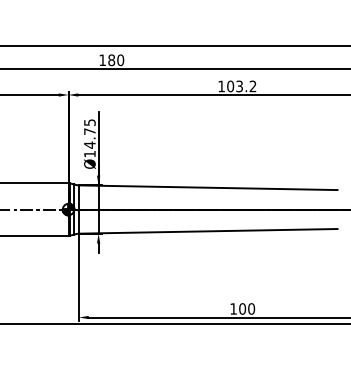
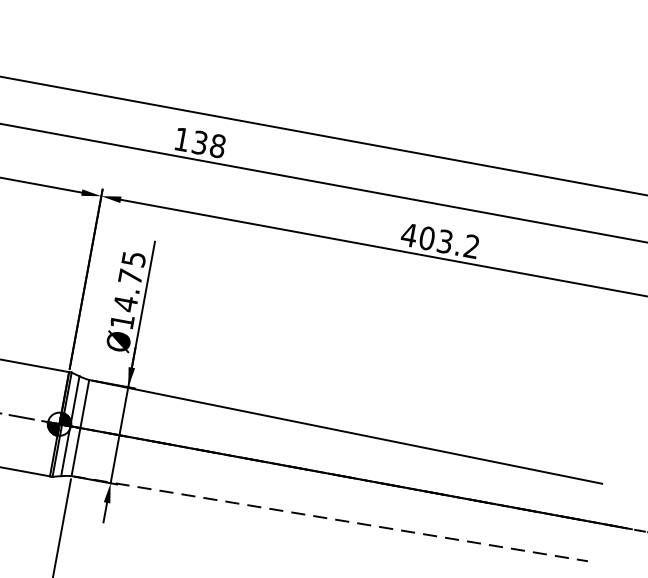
text: (116, 60) -> (209, 145), 180 -> 138
text: (221, 86) -> (409, 235), 103.2 -> 403.2
line: (208, 231) -> (330, 519), solid -> dashed

